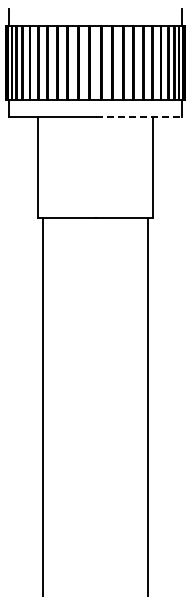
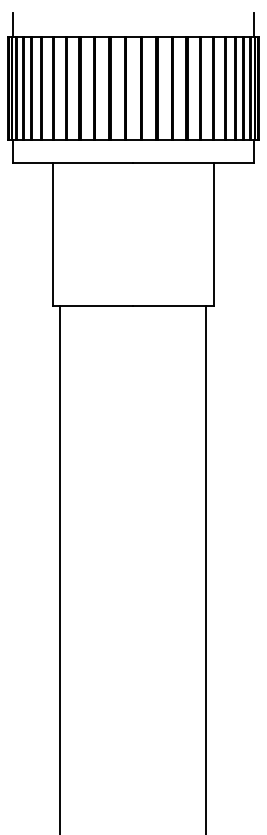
line: (139, 116) -> (195, 162), dashed -> solid

